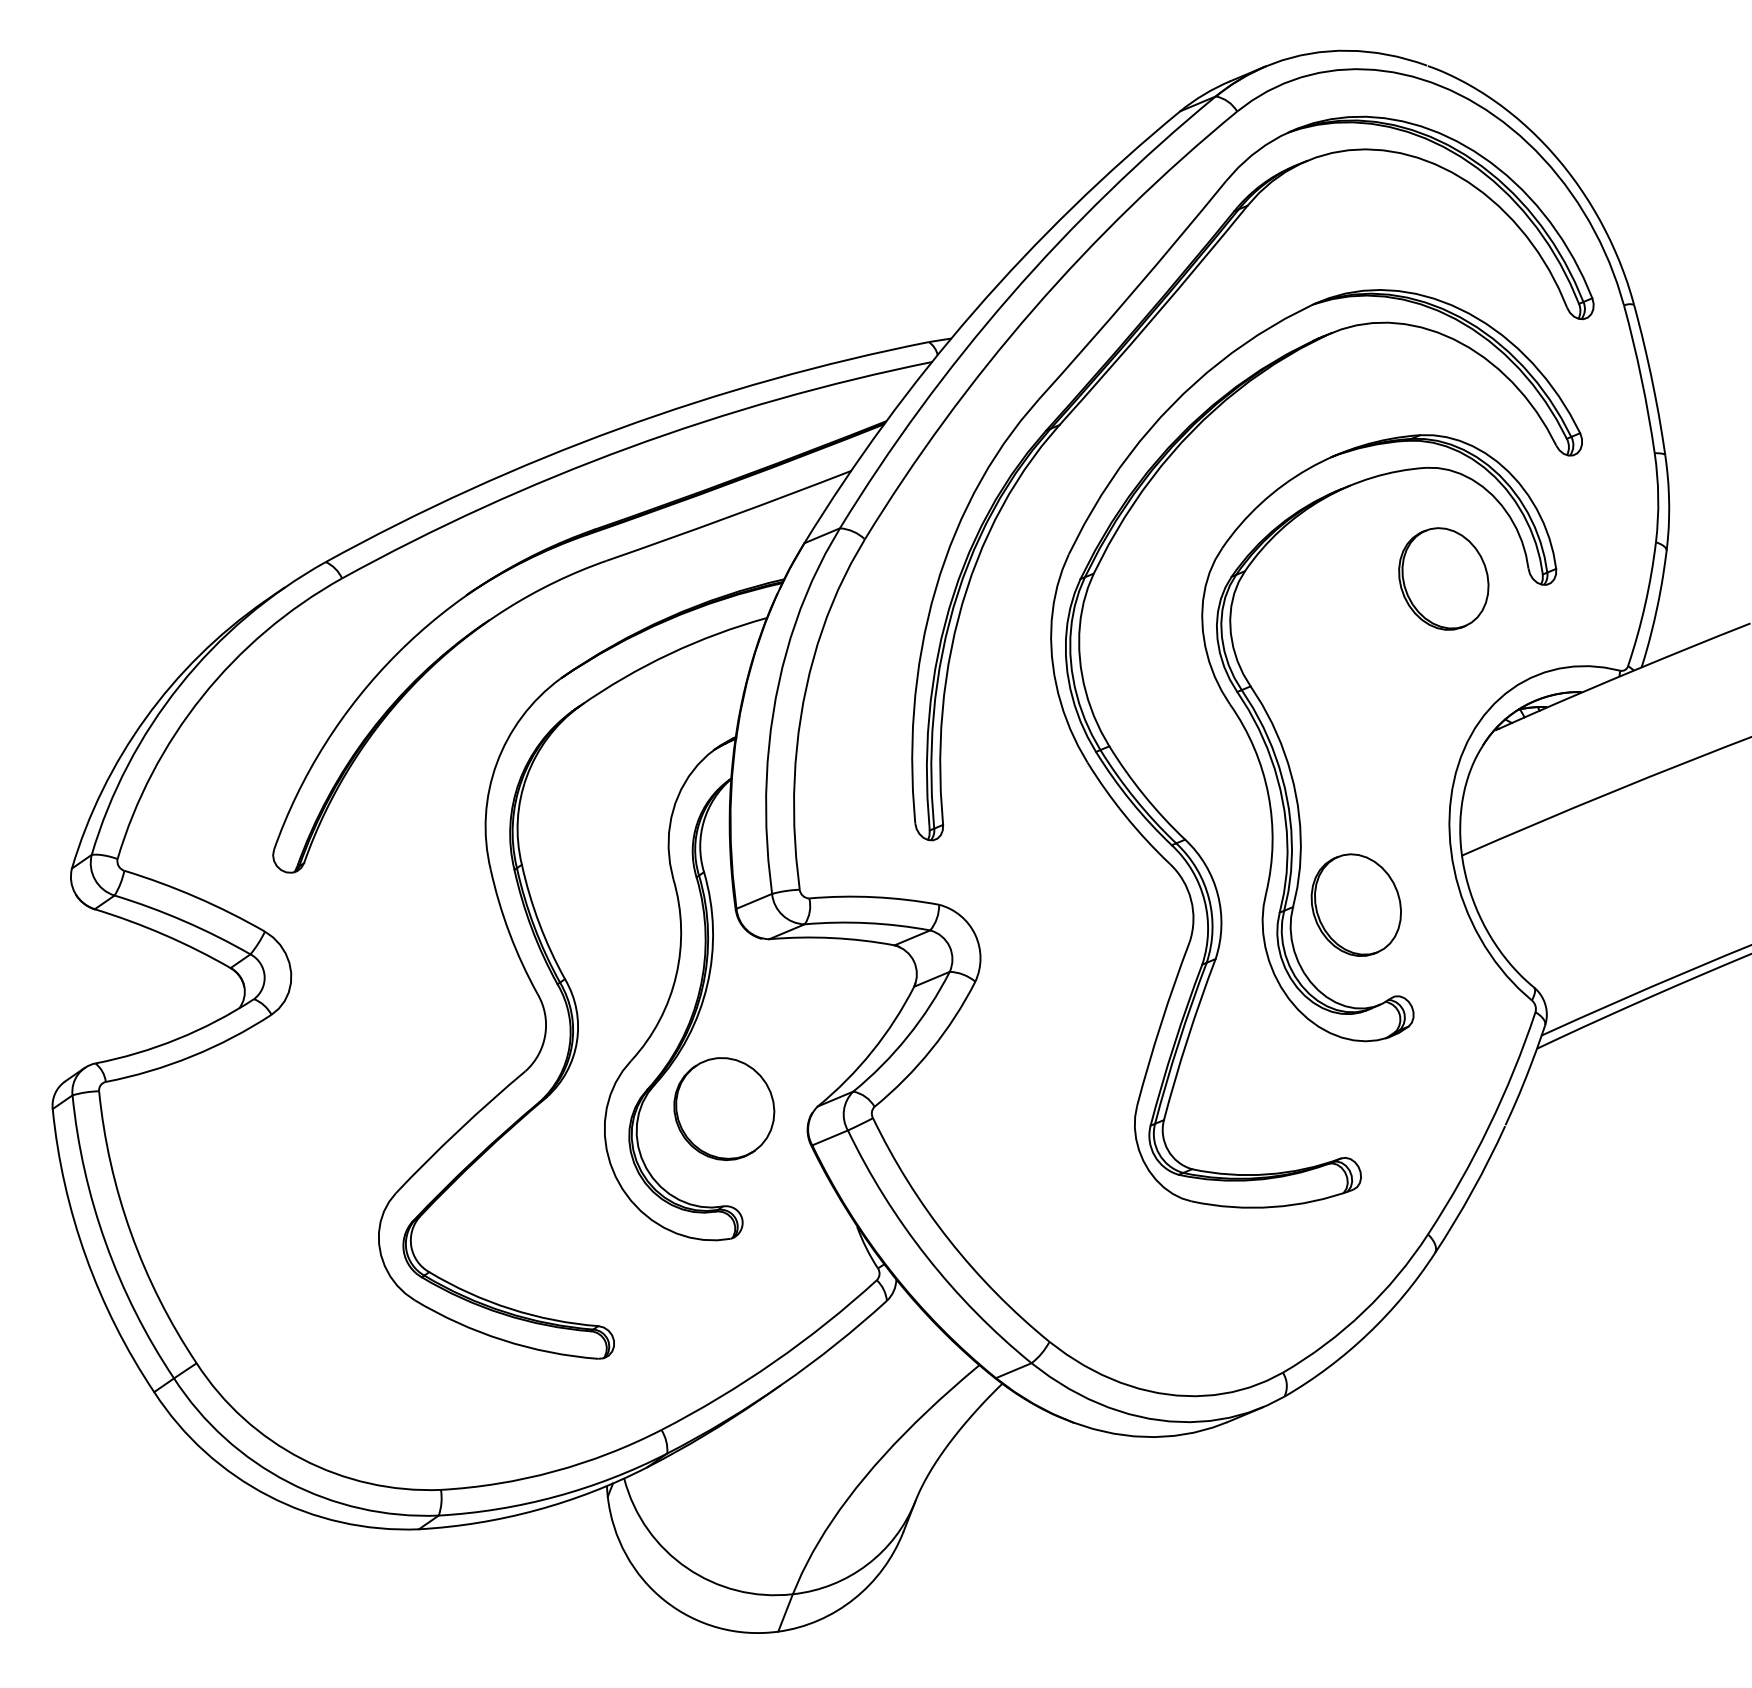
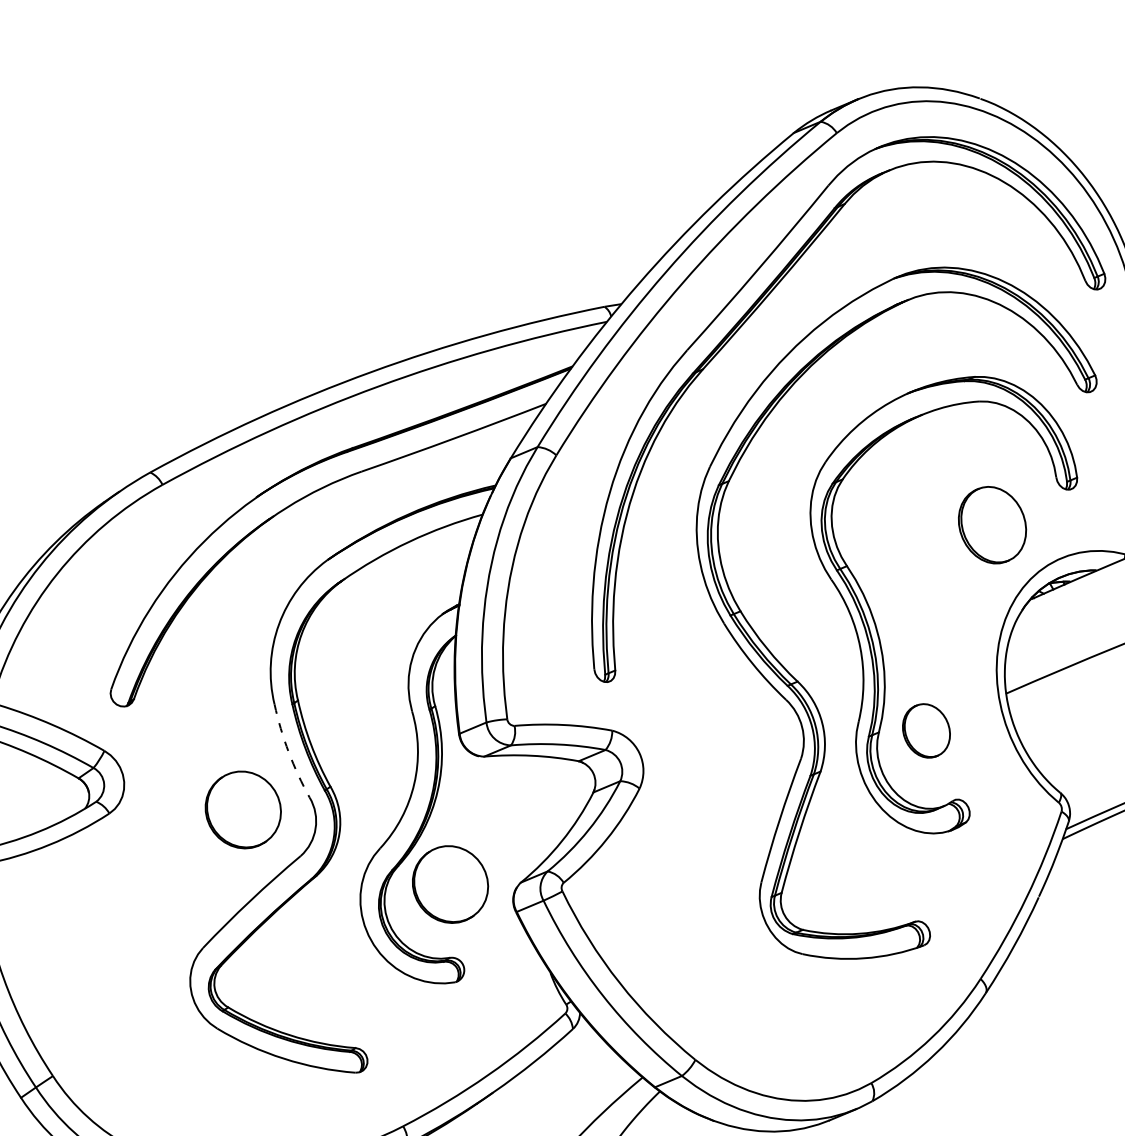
part: (1443, 578) -> (992, 524), moved
part: (1355, 904) -> (925, 730), size x0.7
arc: (509, 933) -> (288, 752), solid -> dashed
part: (449, 1009) -> (243, 809), added

